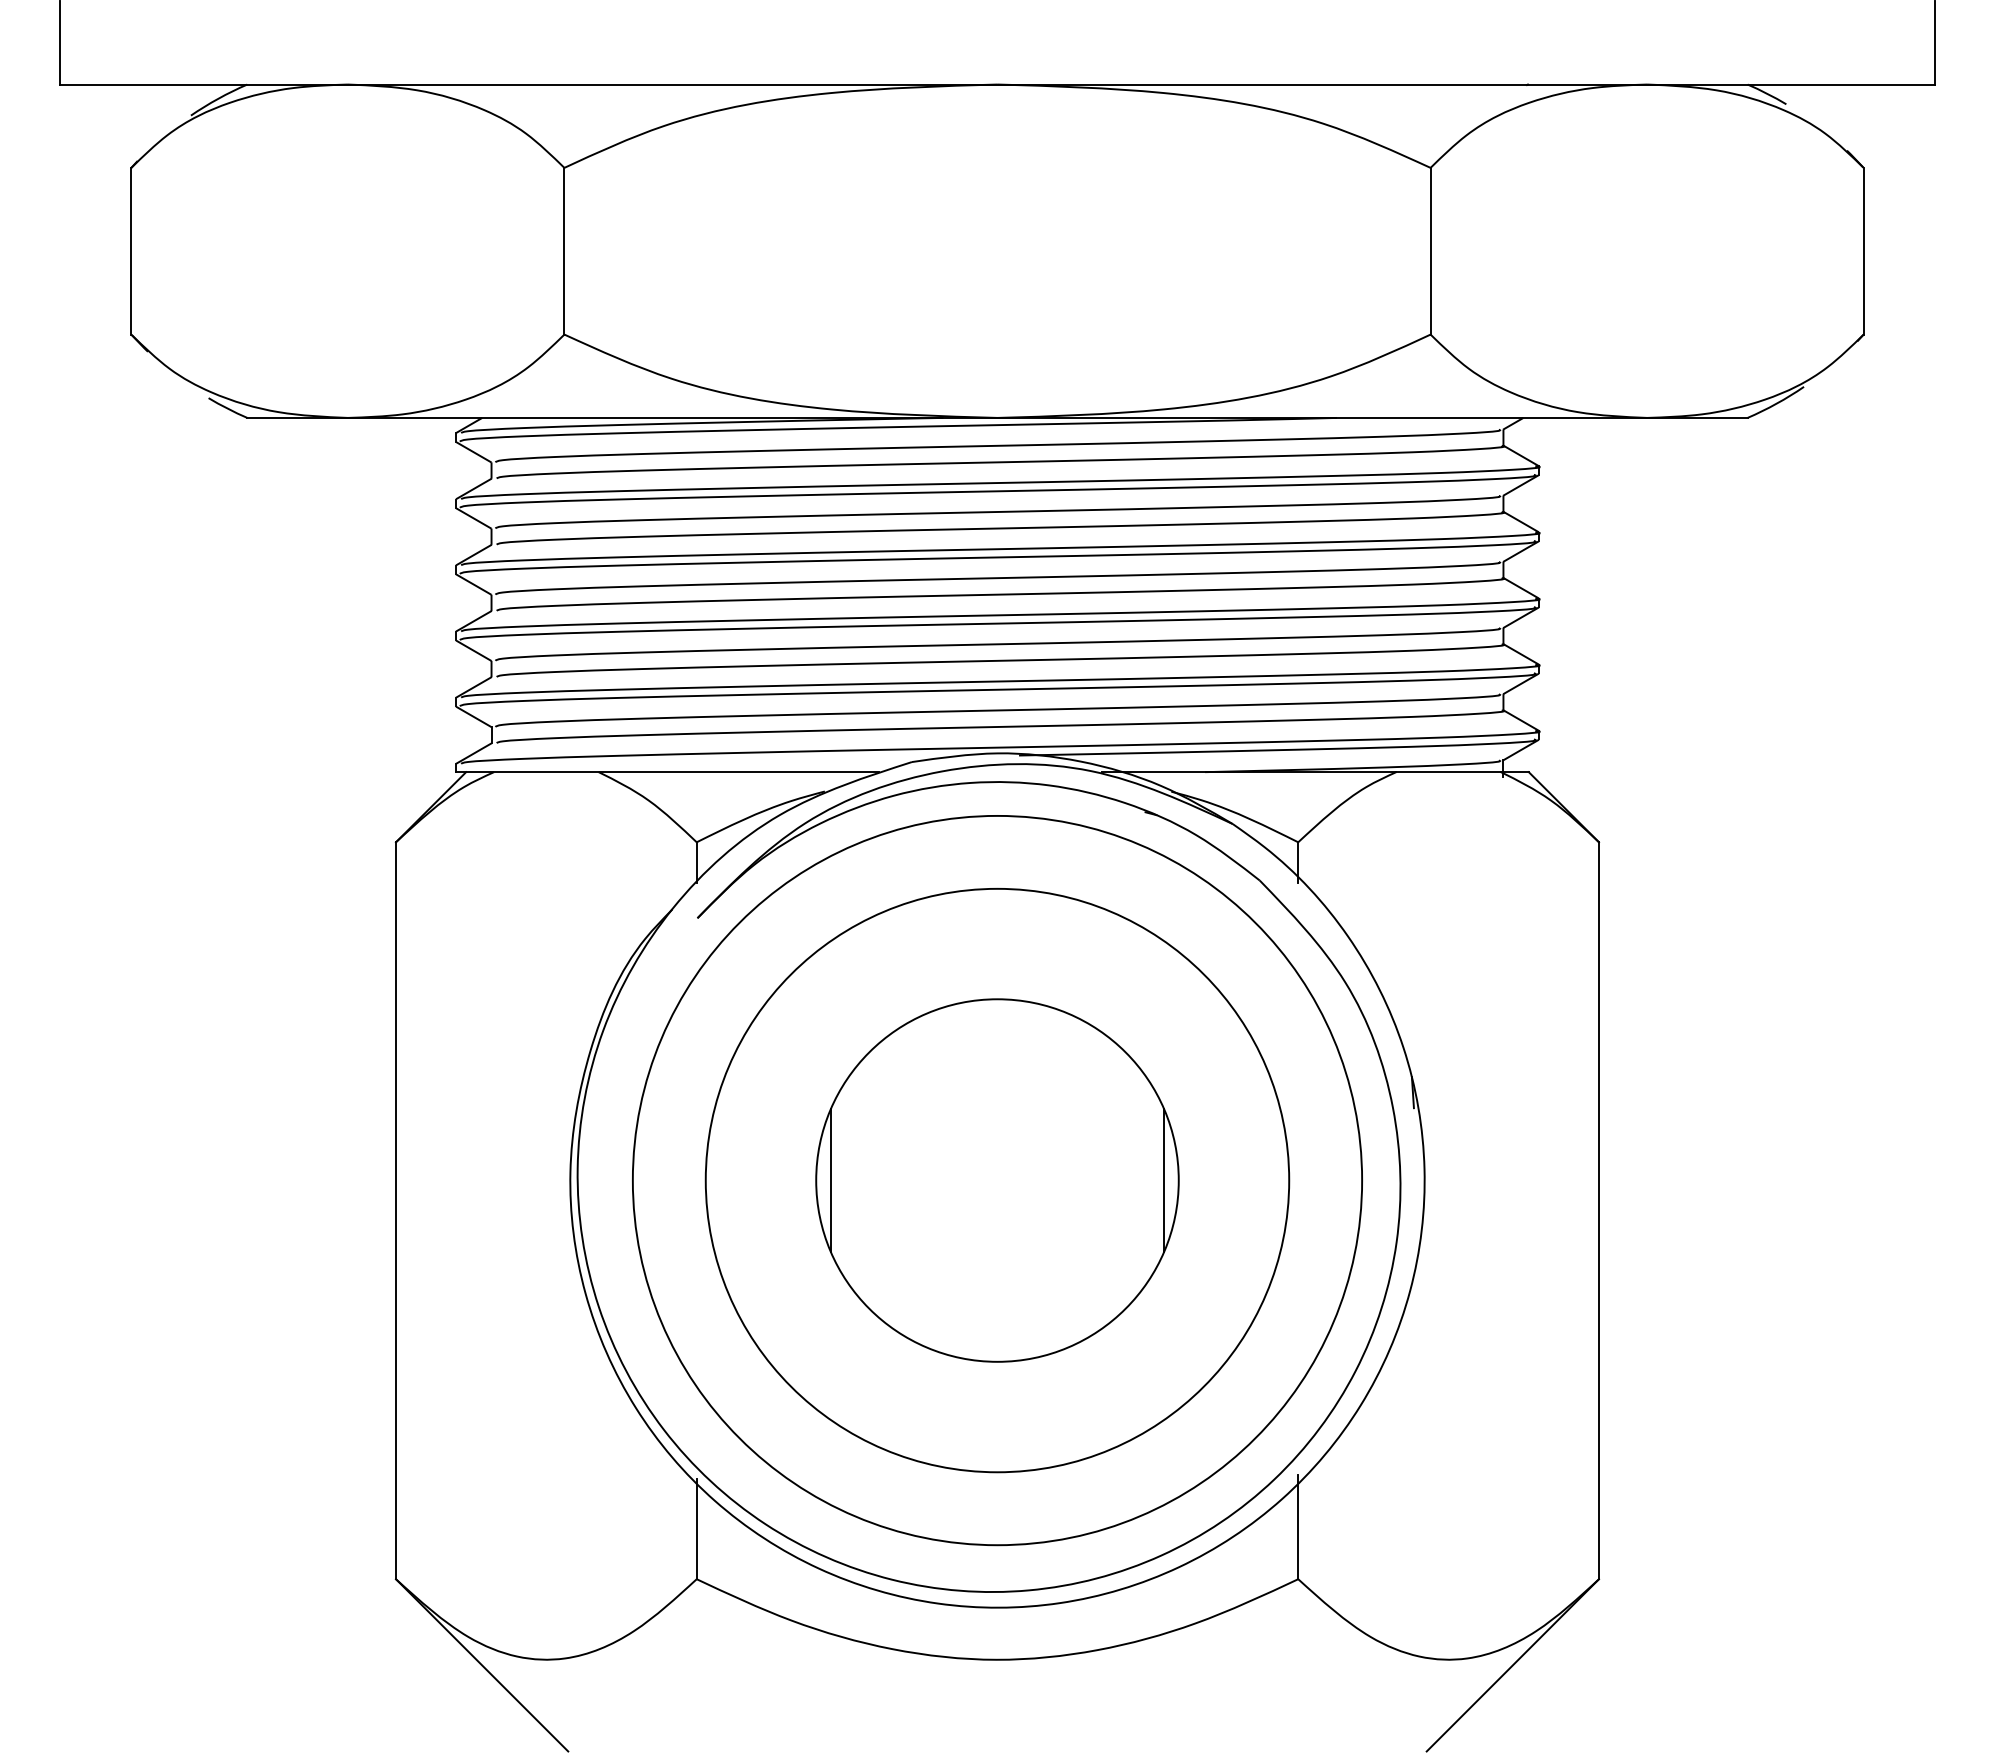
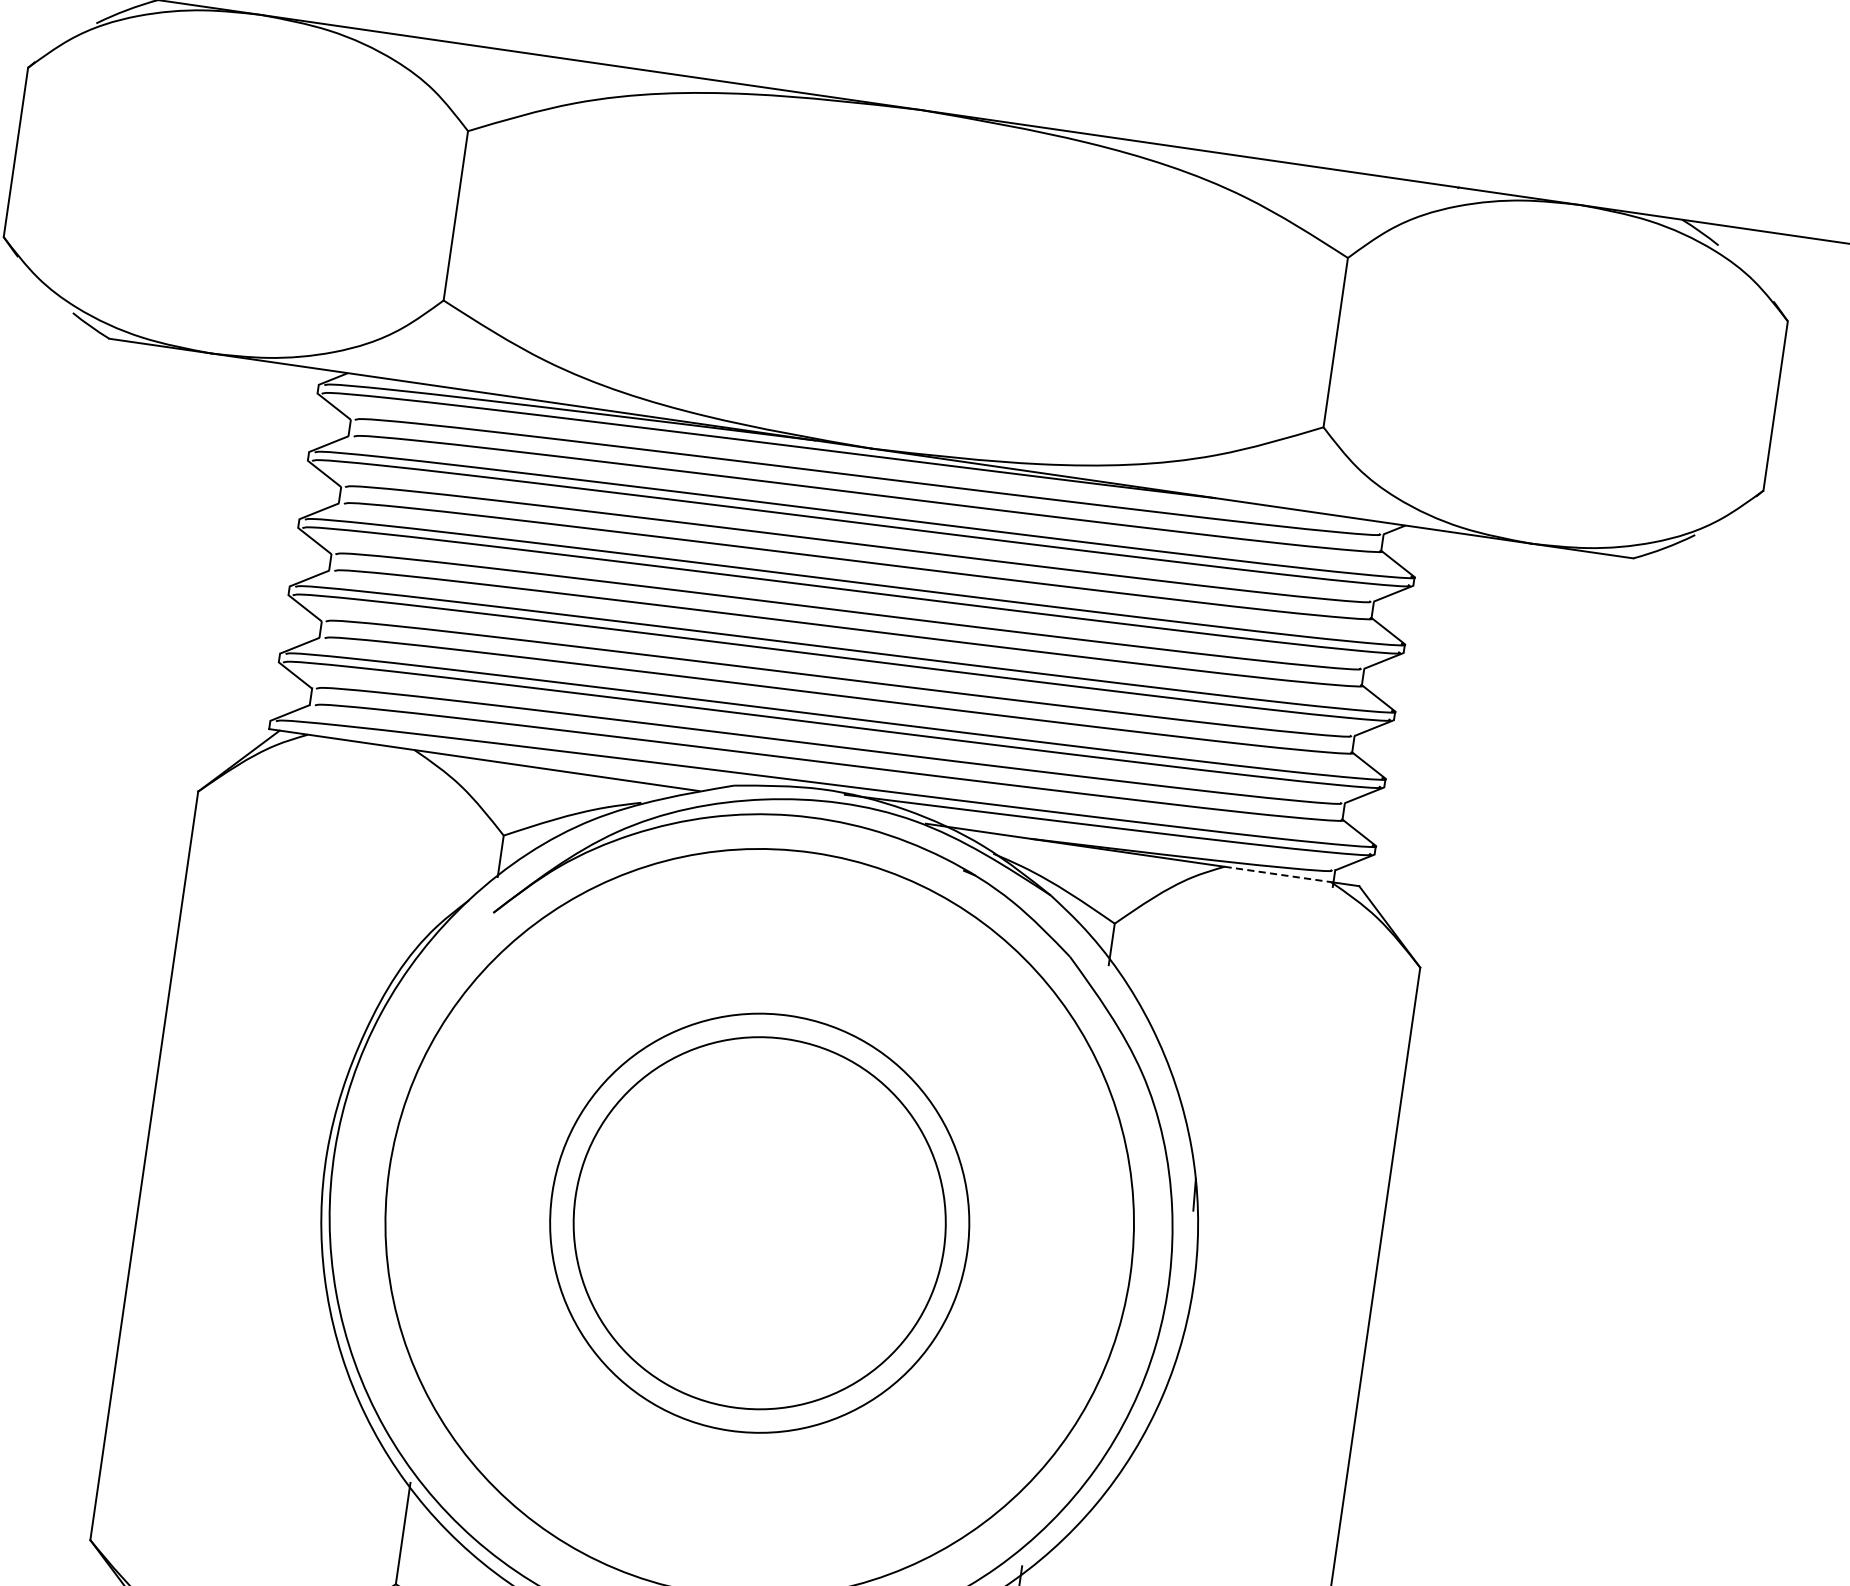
line: (1449, 772) -> (1278, 874), solid -> dashed
line: (830, 1180) -> (590, 1198), removed
circle: (997, 1180) -> (759, 1223), size x0.7
line: (1164, 1180) -> (929, 1247), removed

